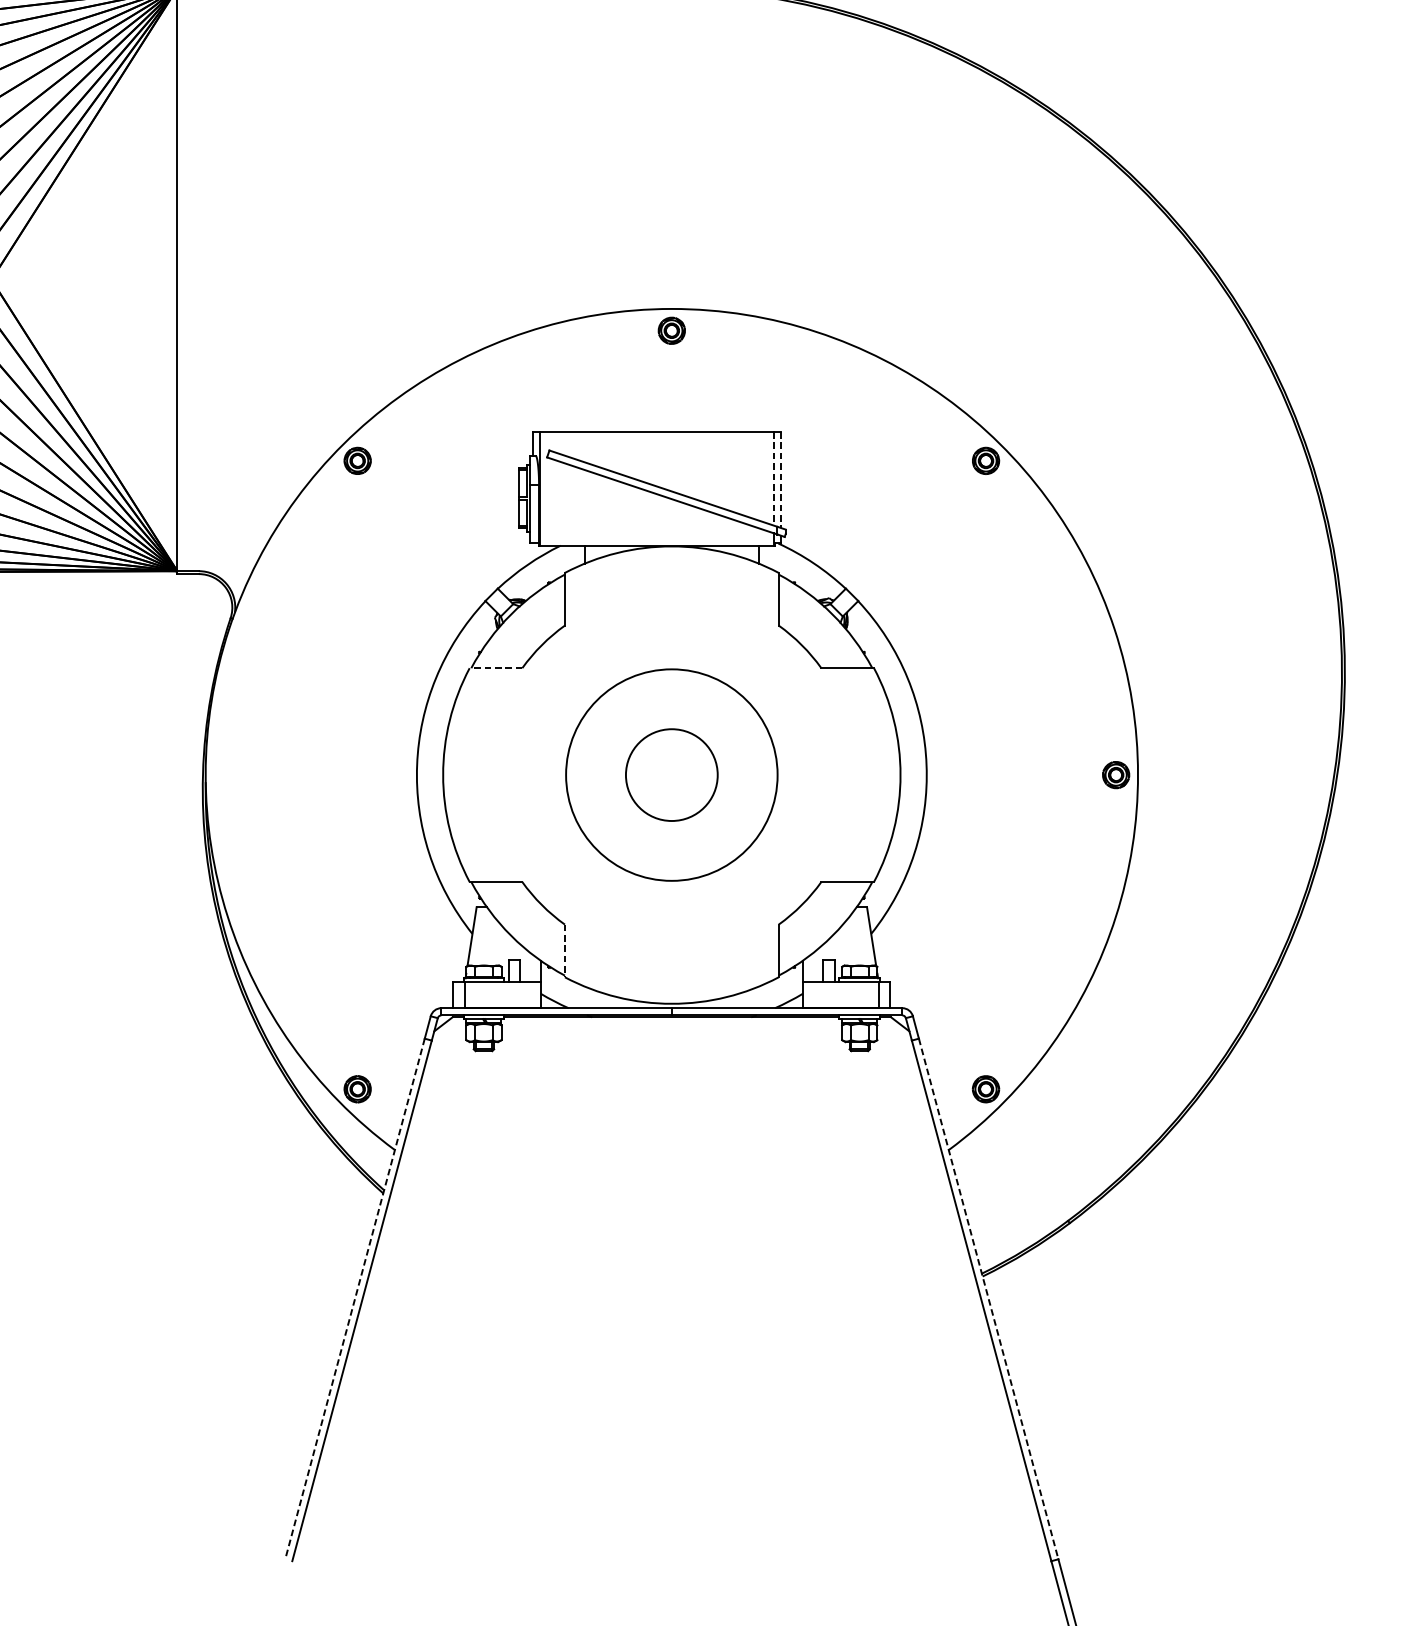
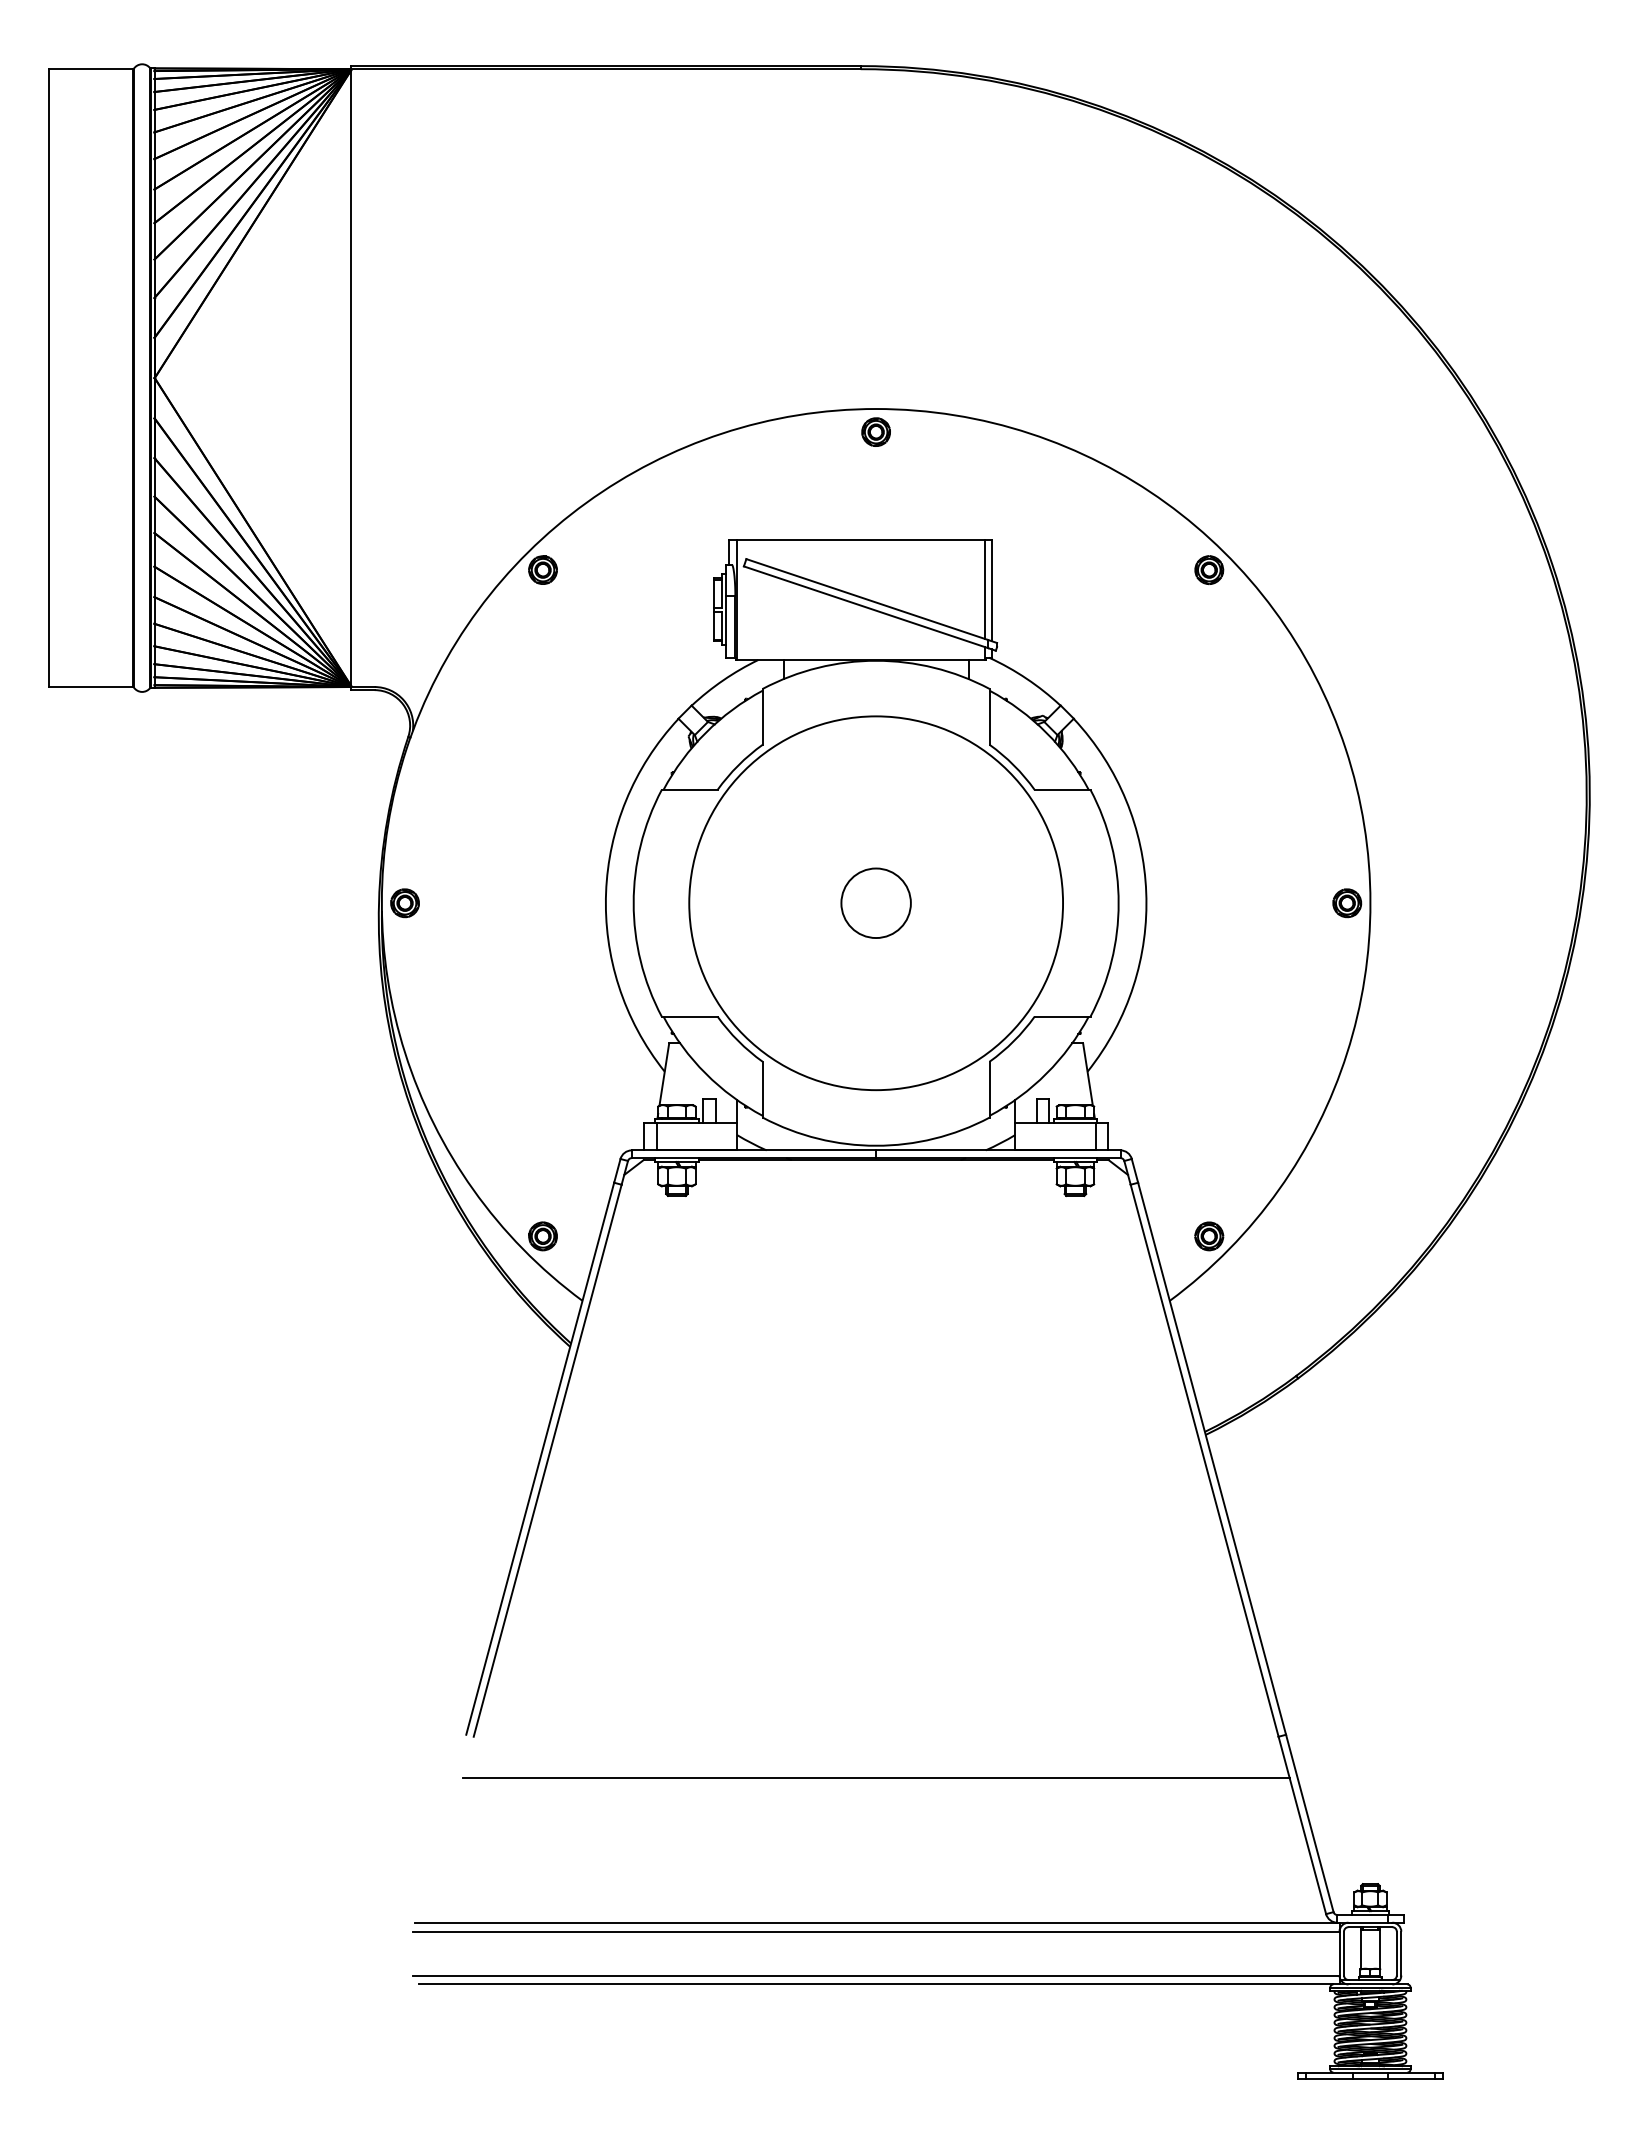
line: (774, 479) -> (984, 589), dashed -> solid
line: (781, 480) -> (992, 590), dashed -> solid
line: (495, 667) -> (689, 789), dashed -> solid
part: (227, 775) -> (404, 903), added
circle: (671, 775) -> (875, 903), size x0.71
circle: (672, 775) -> (876, 903), size x1.67
line: (564, 950) -> (762, 1089), dashed -> solid
line: (355, 1298) -> (540, 1458), dashed -> solid
line: (989, 1298) -> (1212, 1458), dashed -> solid
line: (671, 1599) -> (875, 1777), added

